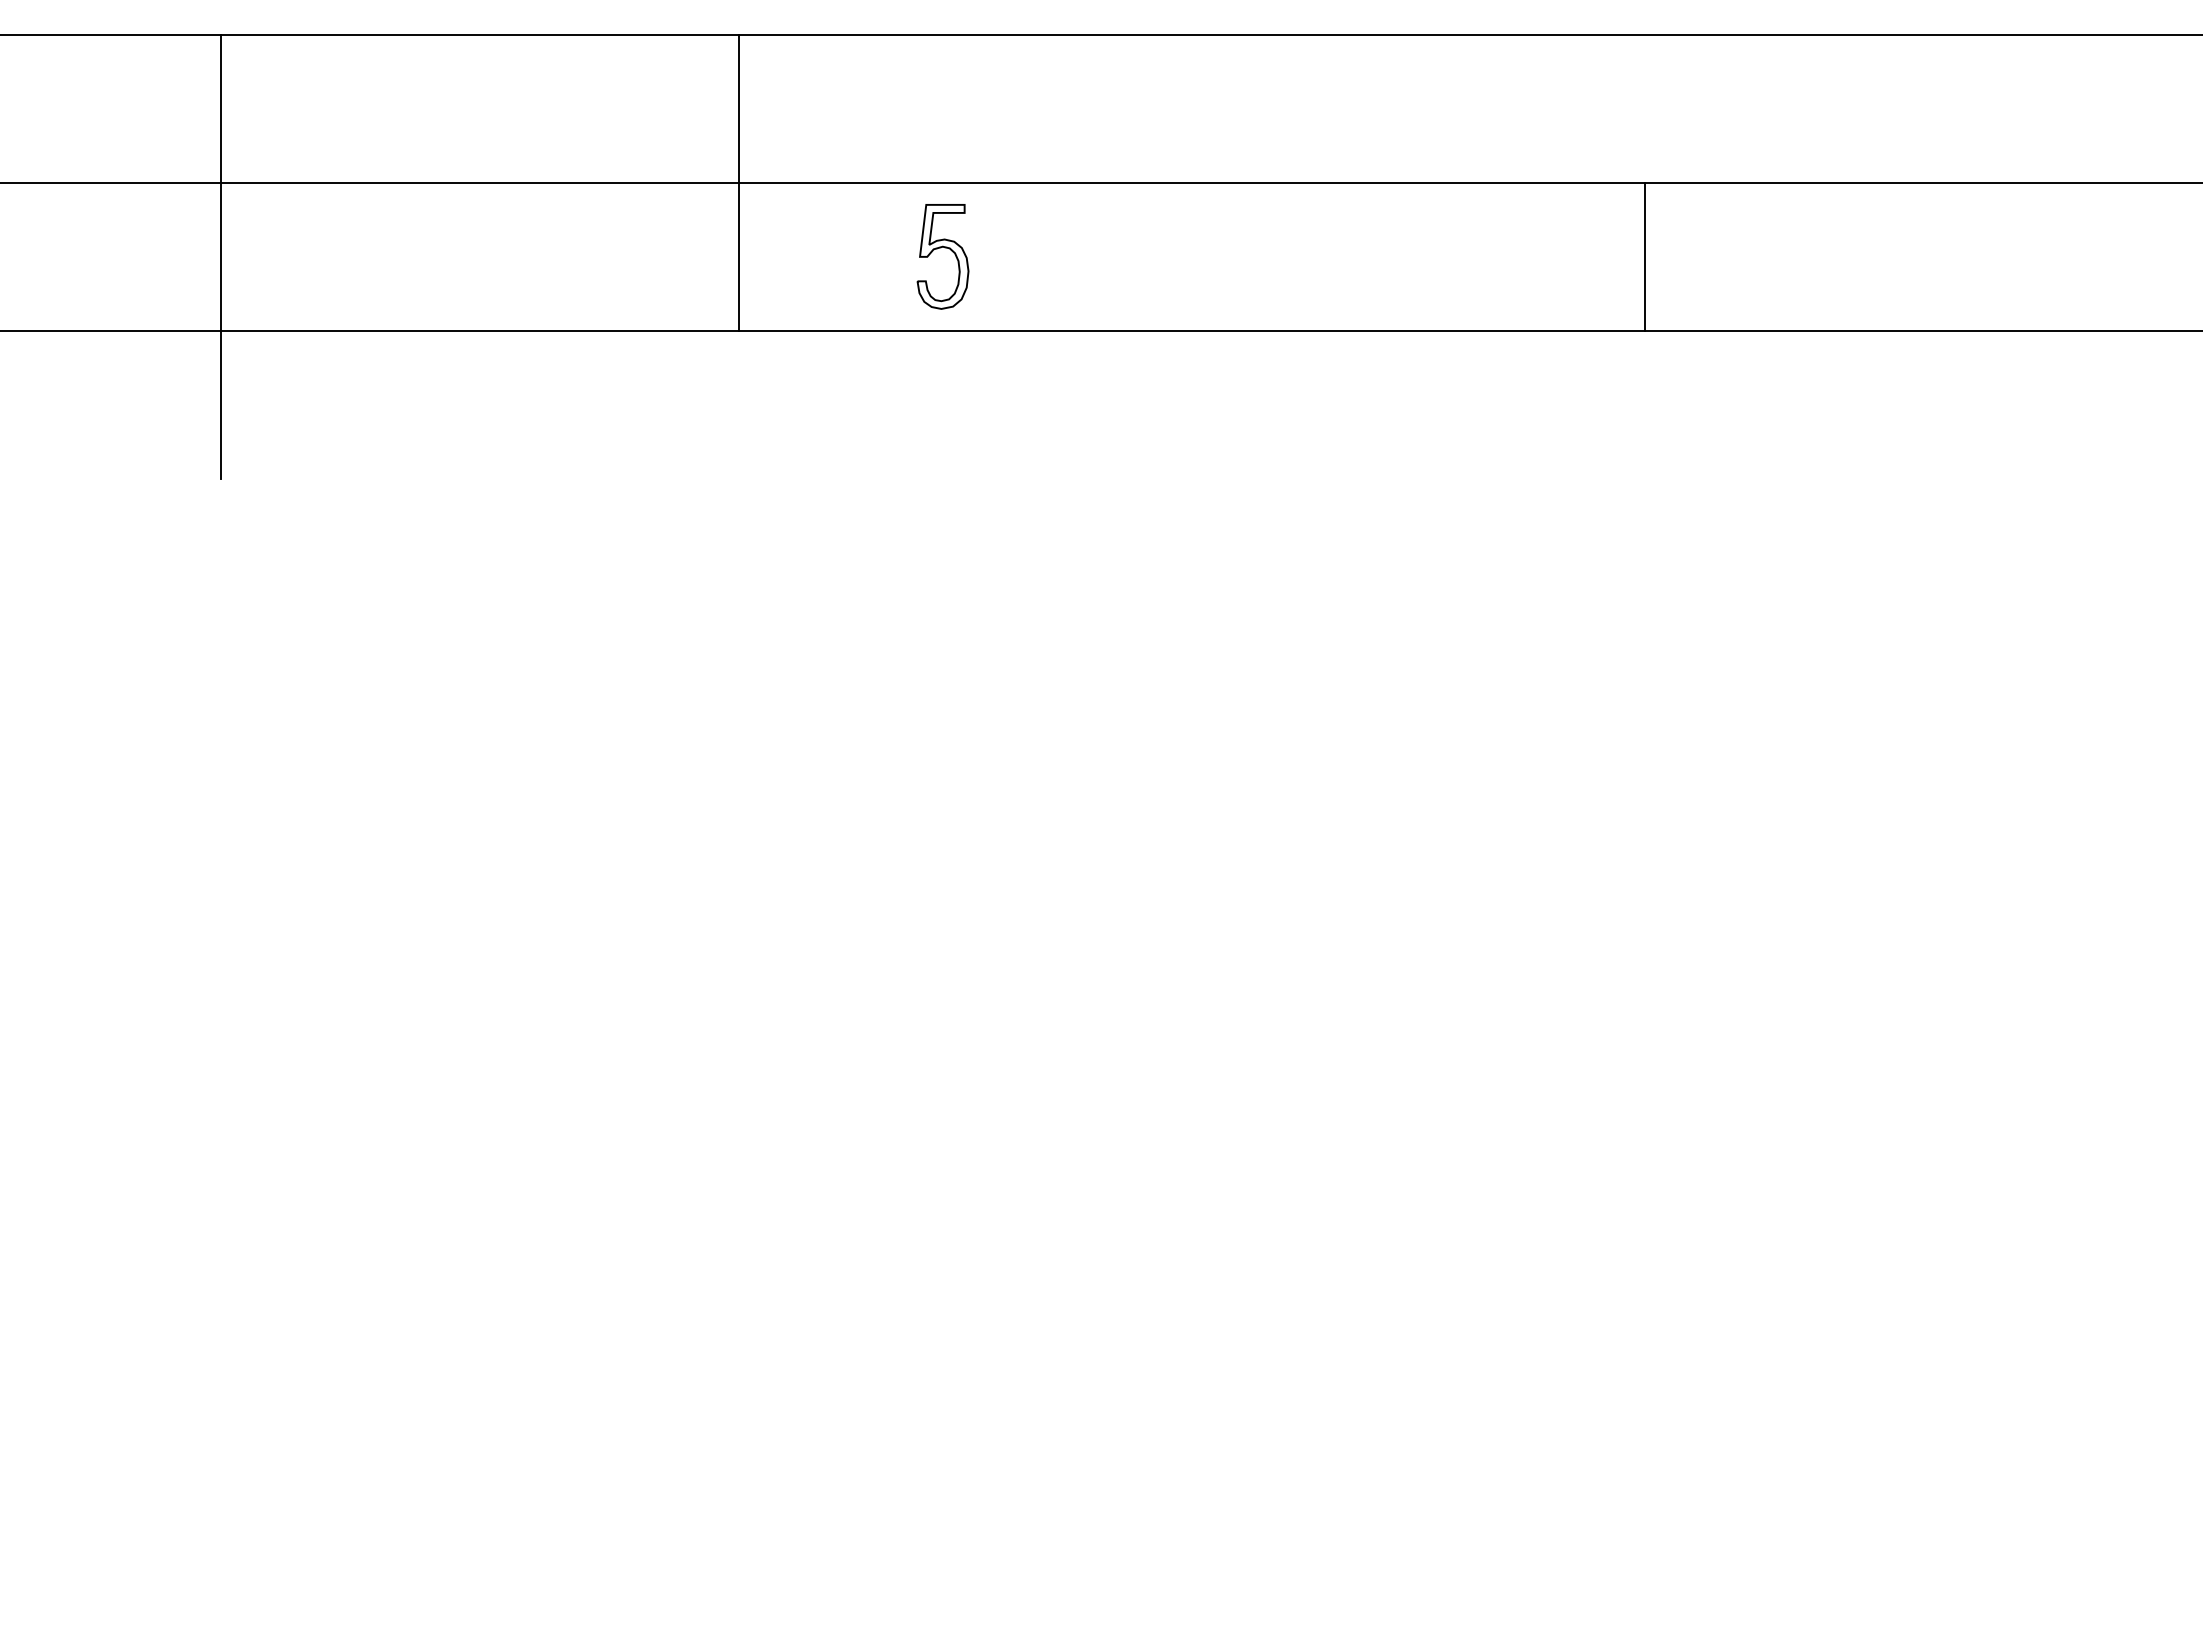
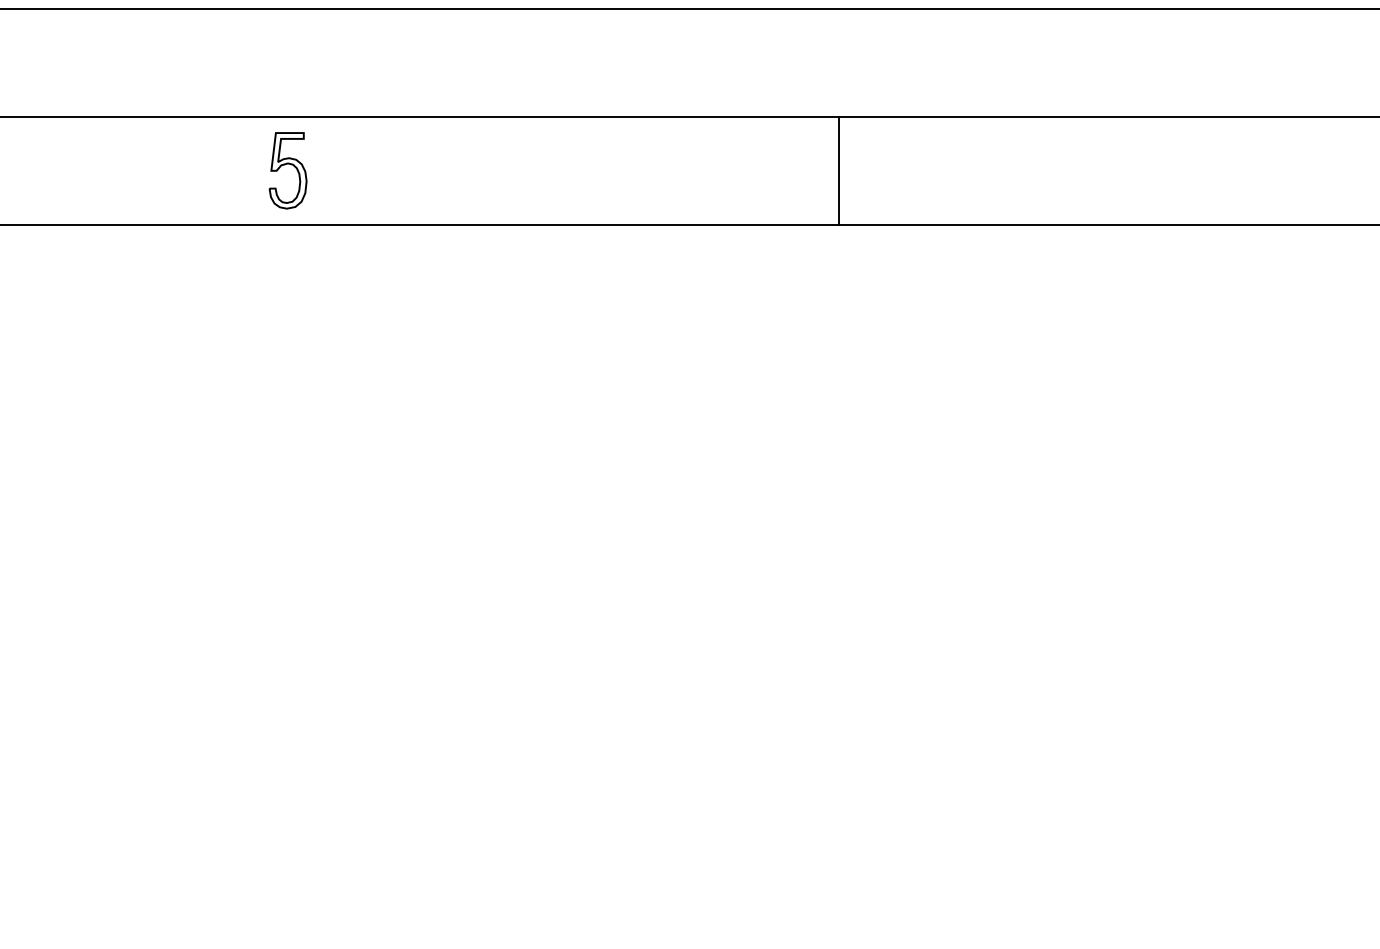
line: (738, 182) -> (232, 116), removed
part: (940, 248) -> (286, 164), moved
line: (1644, 256) -> (838, 170), moved

